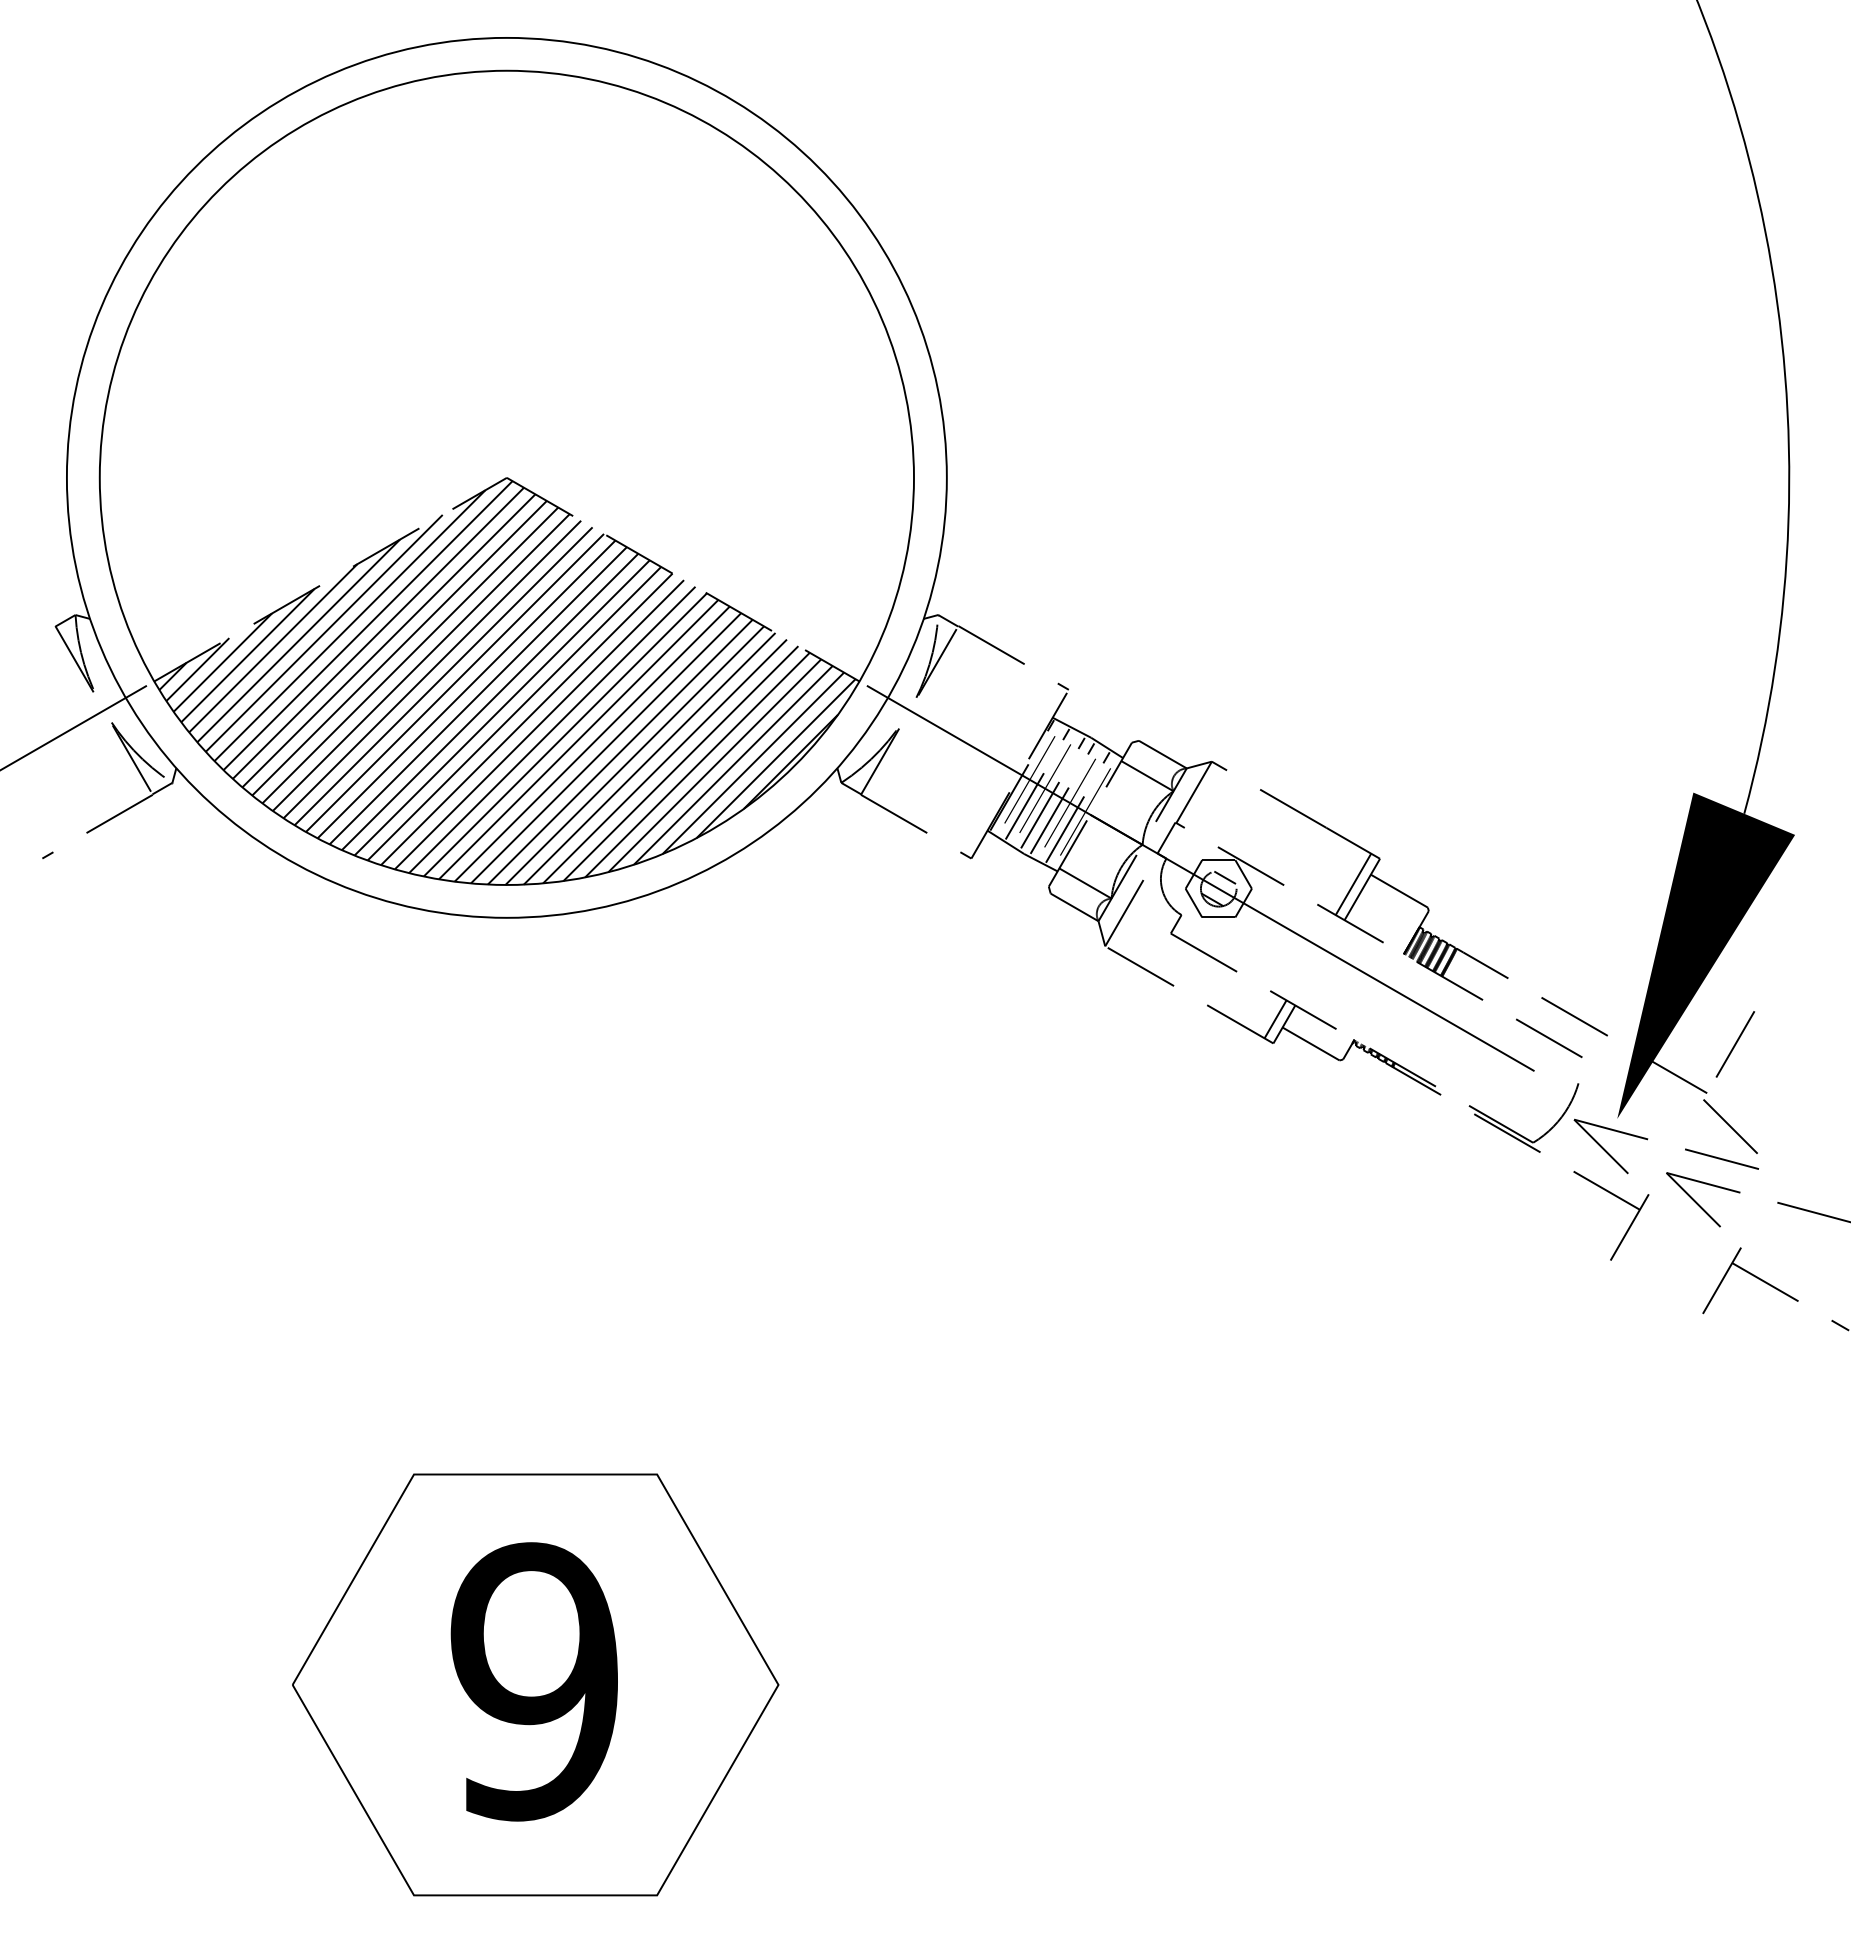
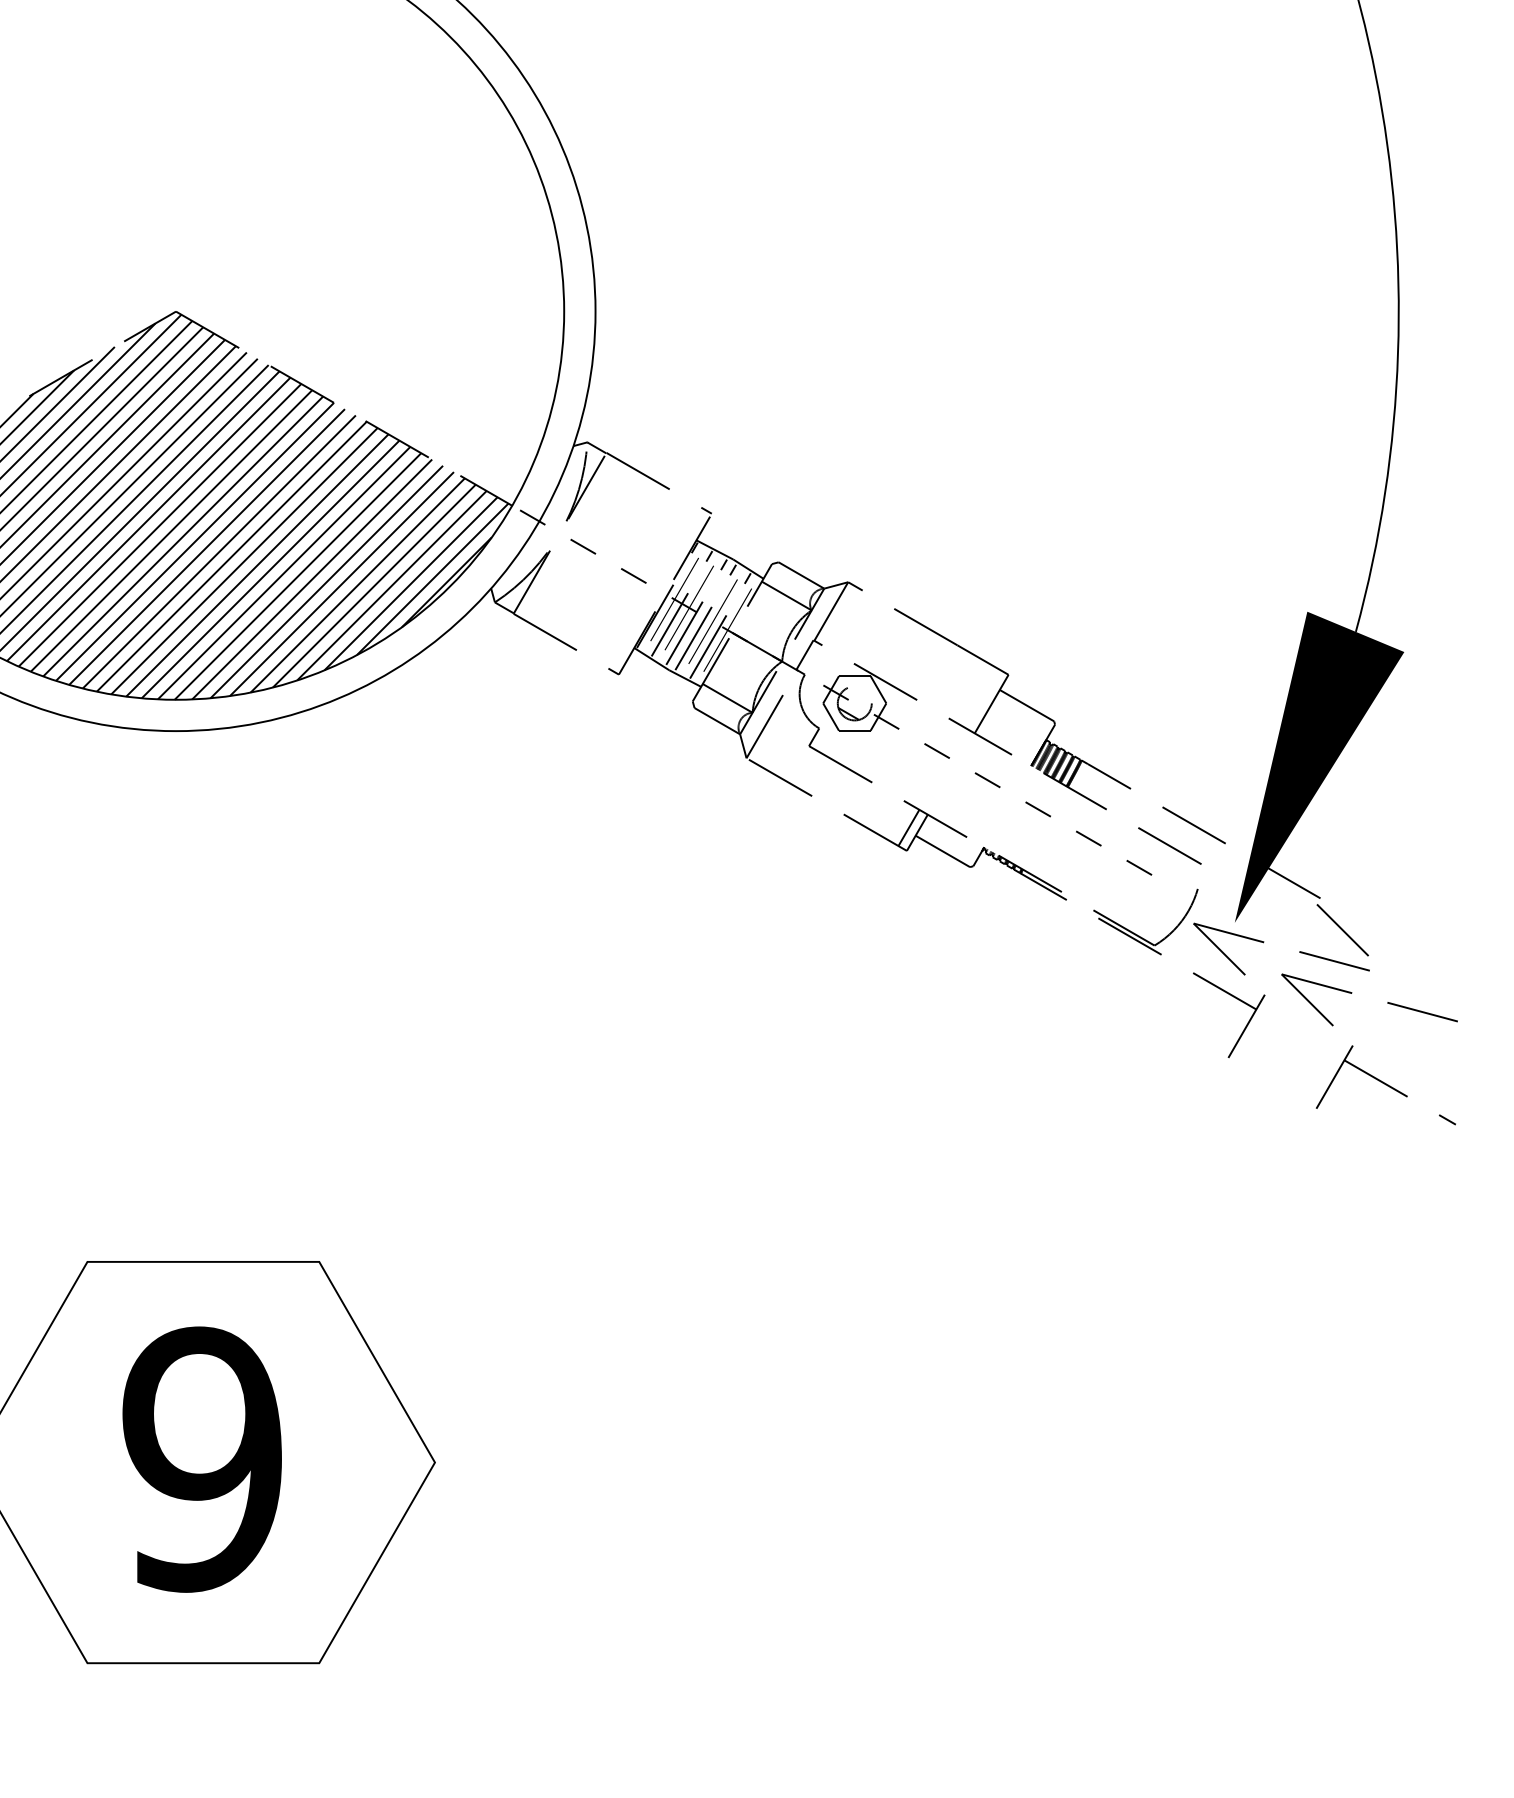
line: (1224, 877) -> (860, 692), removed
line: (1201, 878) -> (838, 693), solid -> dashed
line: (1353, 884) -> (983, 699), removed
line: (1735, 1044) -> (1347, 851), removed

